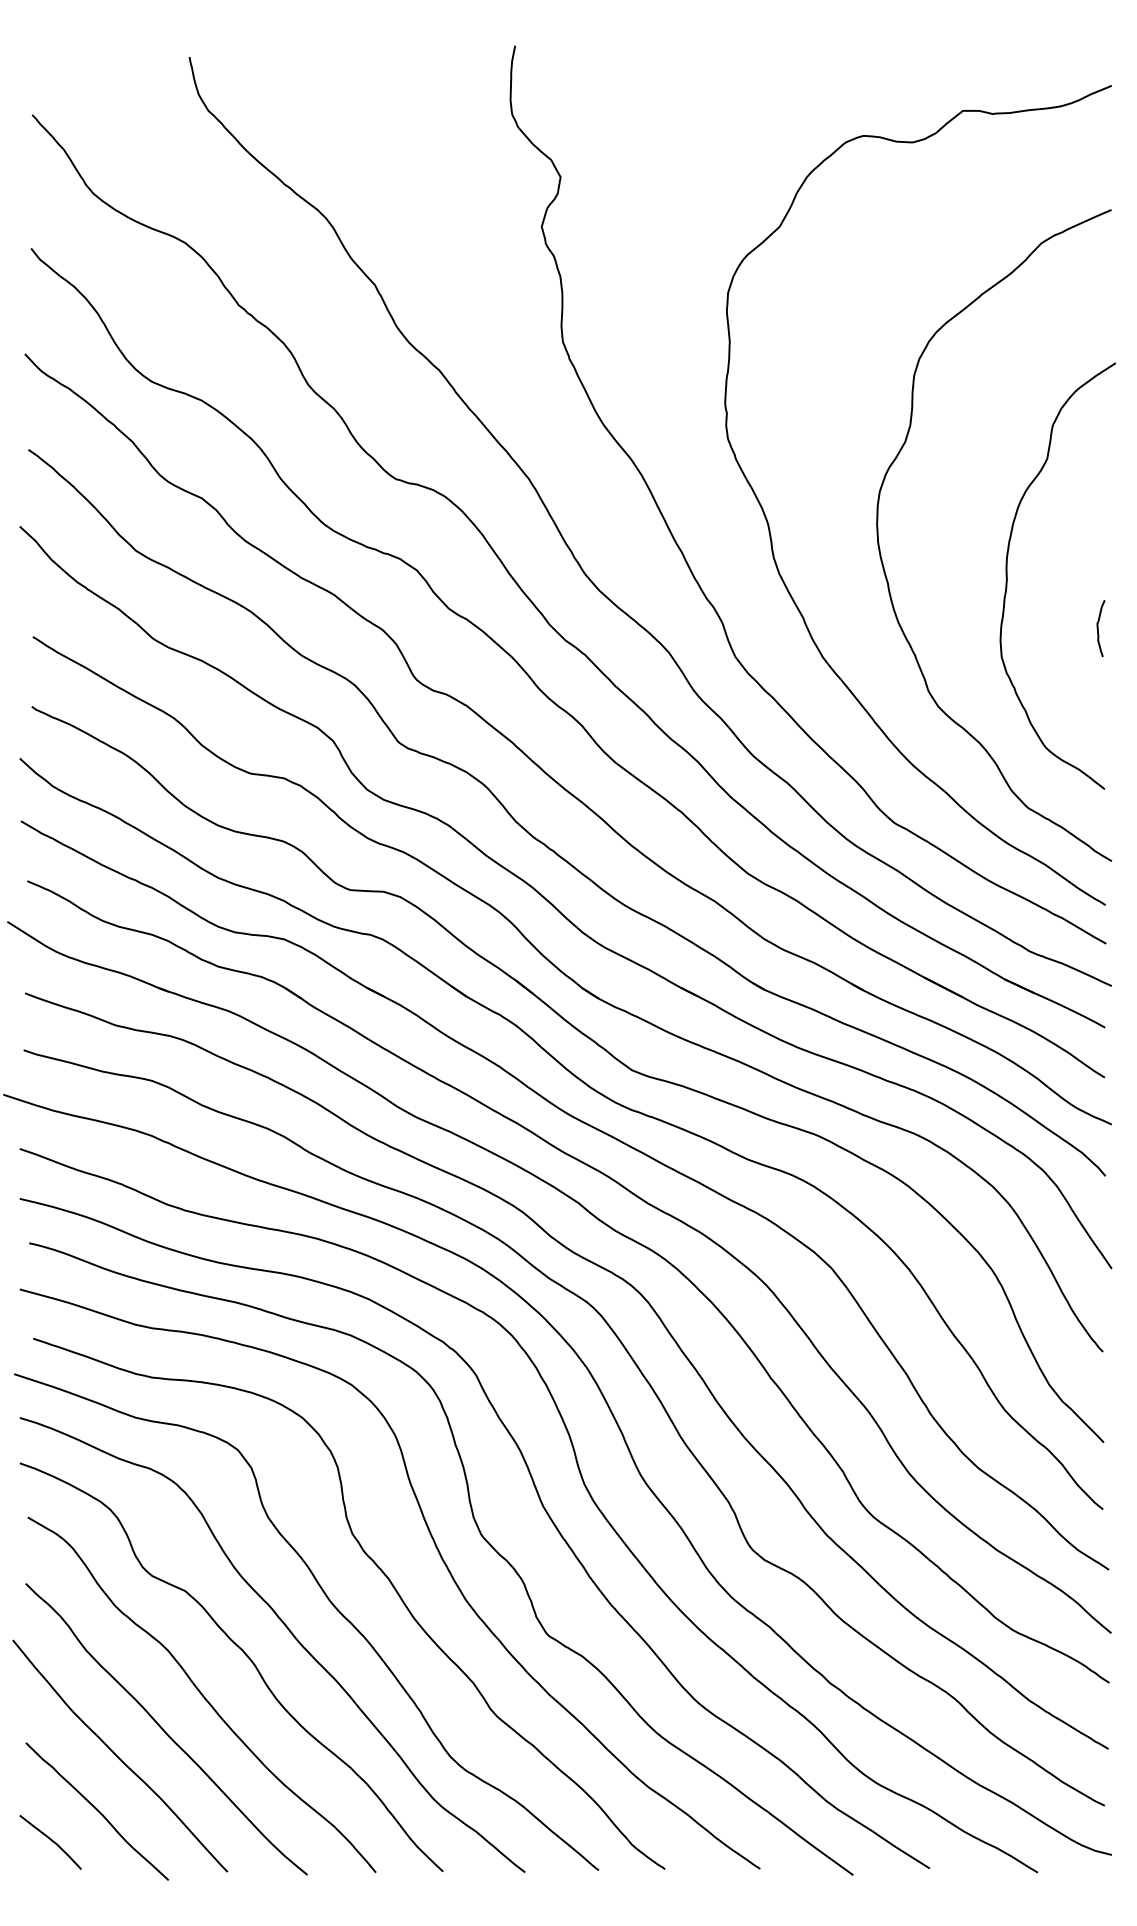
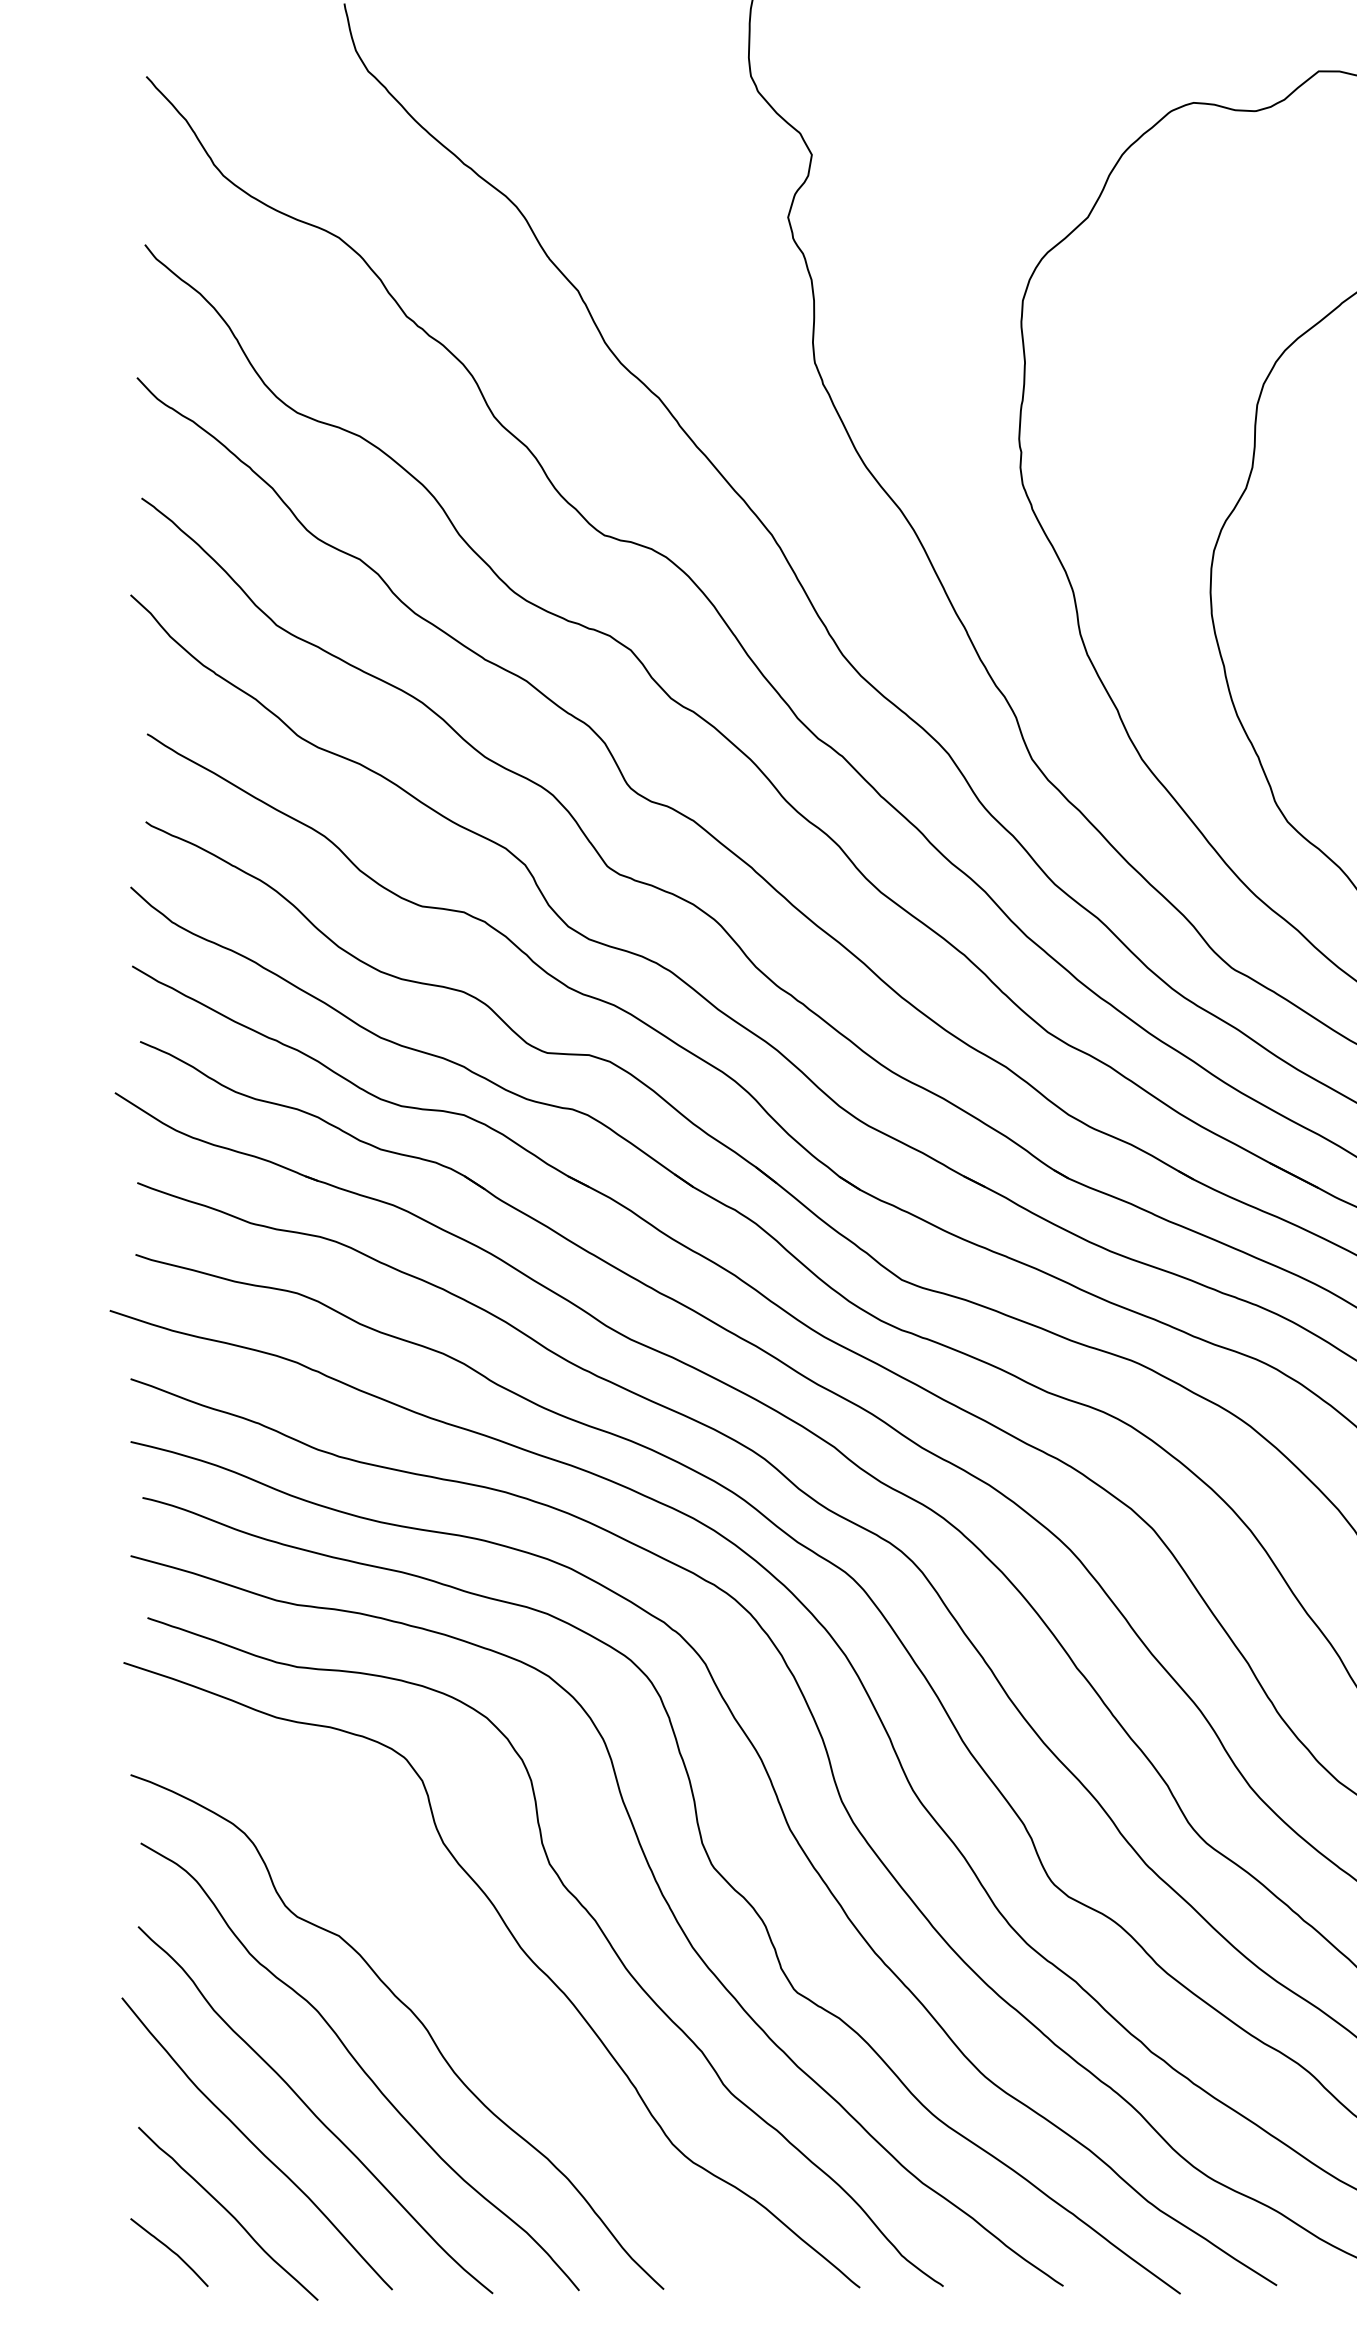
curve: (290, 1633) -> (471, 1989), removed

